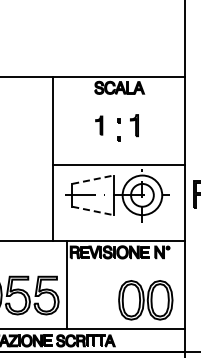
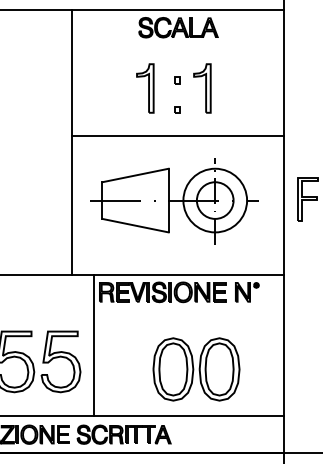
part: (99, 125) -> (146, 88), size x1.67
part: (134, 125) -> (202, 88), size x1.43
line: (119, 165) -> (178, 136), moved
line: (93, 179) -> (136, 175), dashed -> solid
line: (93, 211) -> (136, 226), dashed -> solid
part: (145, 300) -> (196, 369), moved

